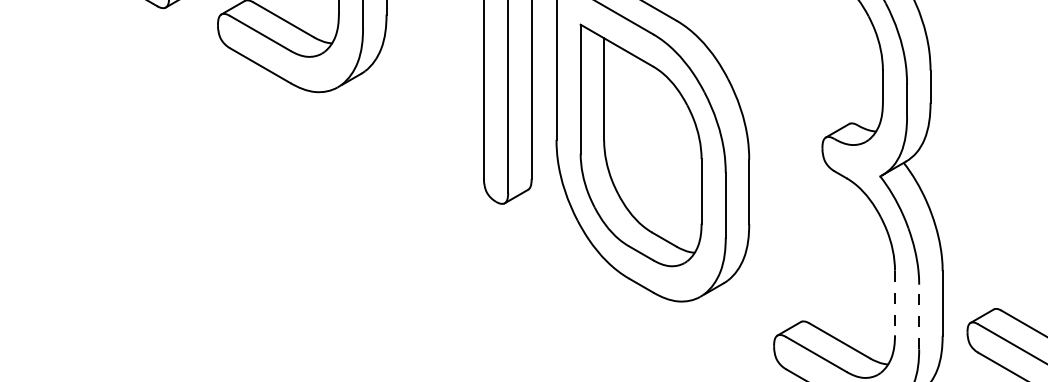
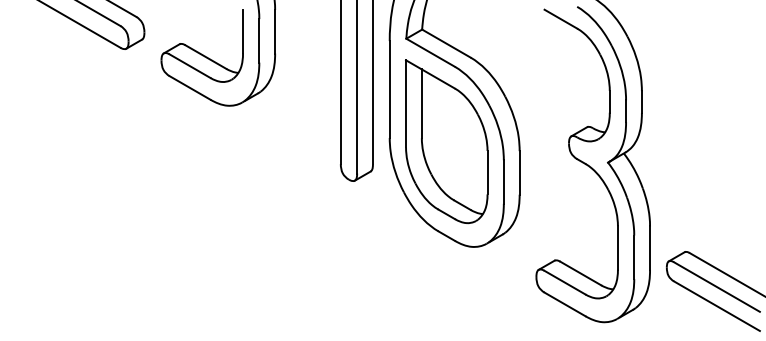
line: (894, 302) -> (617, 247), dashed -> solid
line: (919, 317) -> (634, 257), dashed -> solid

